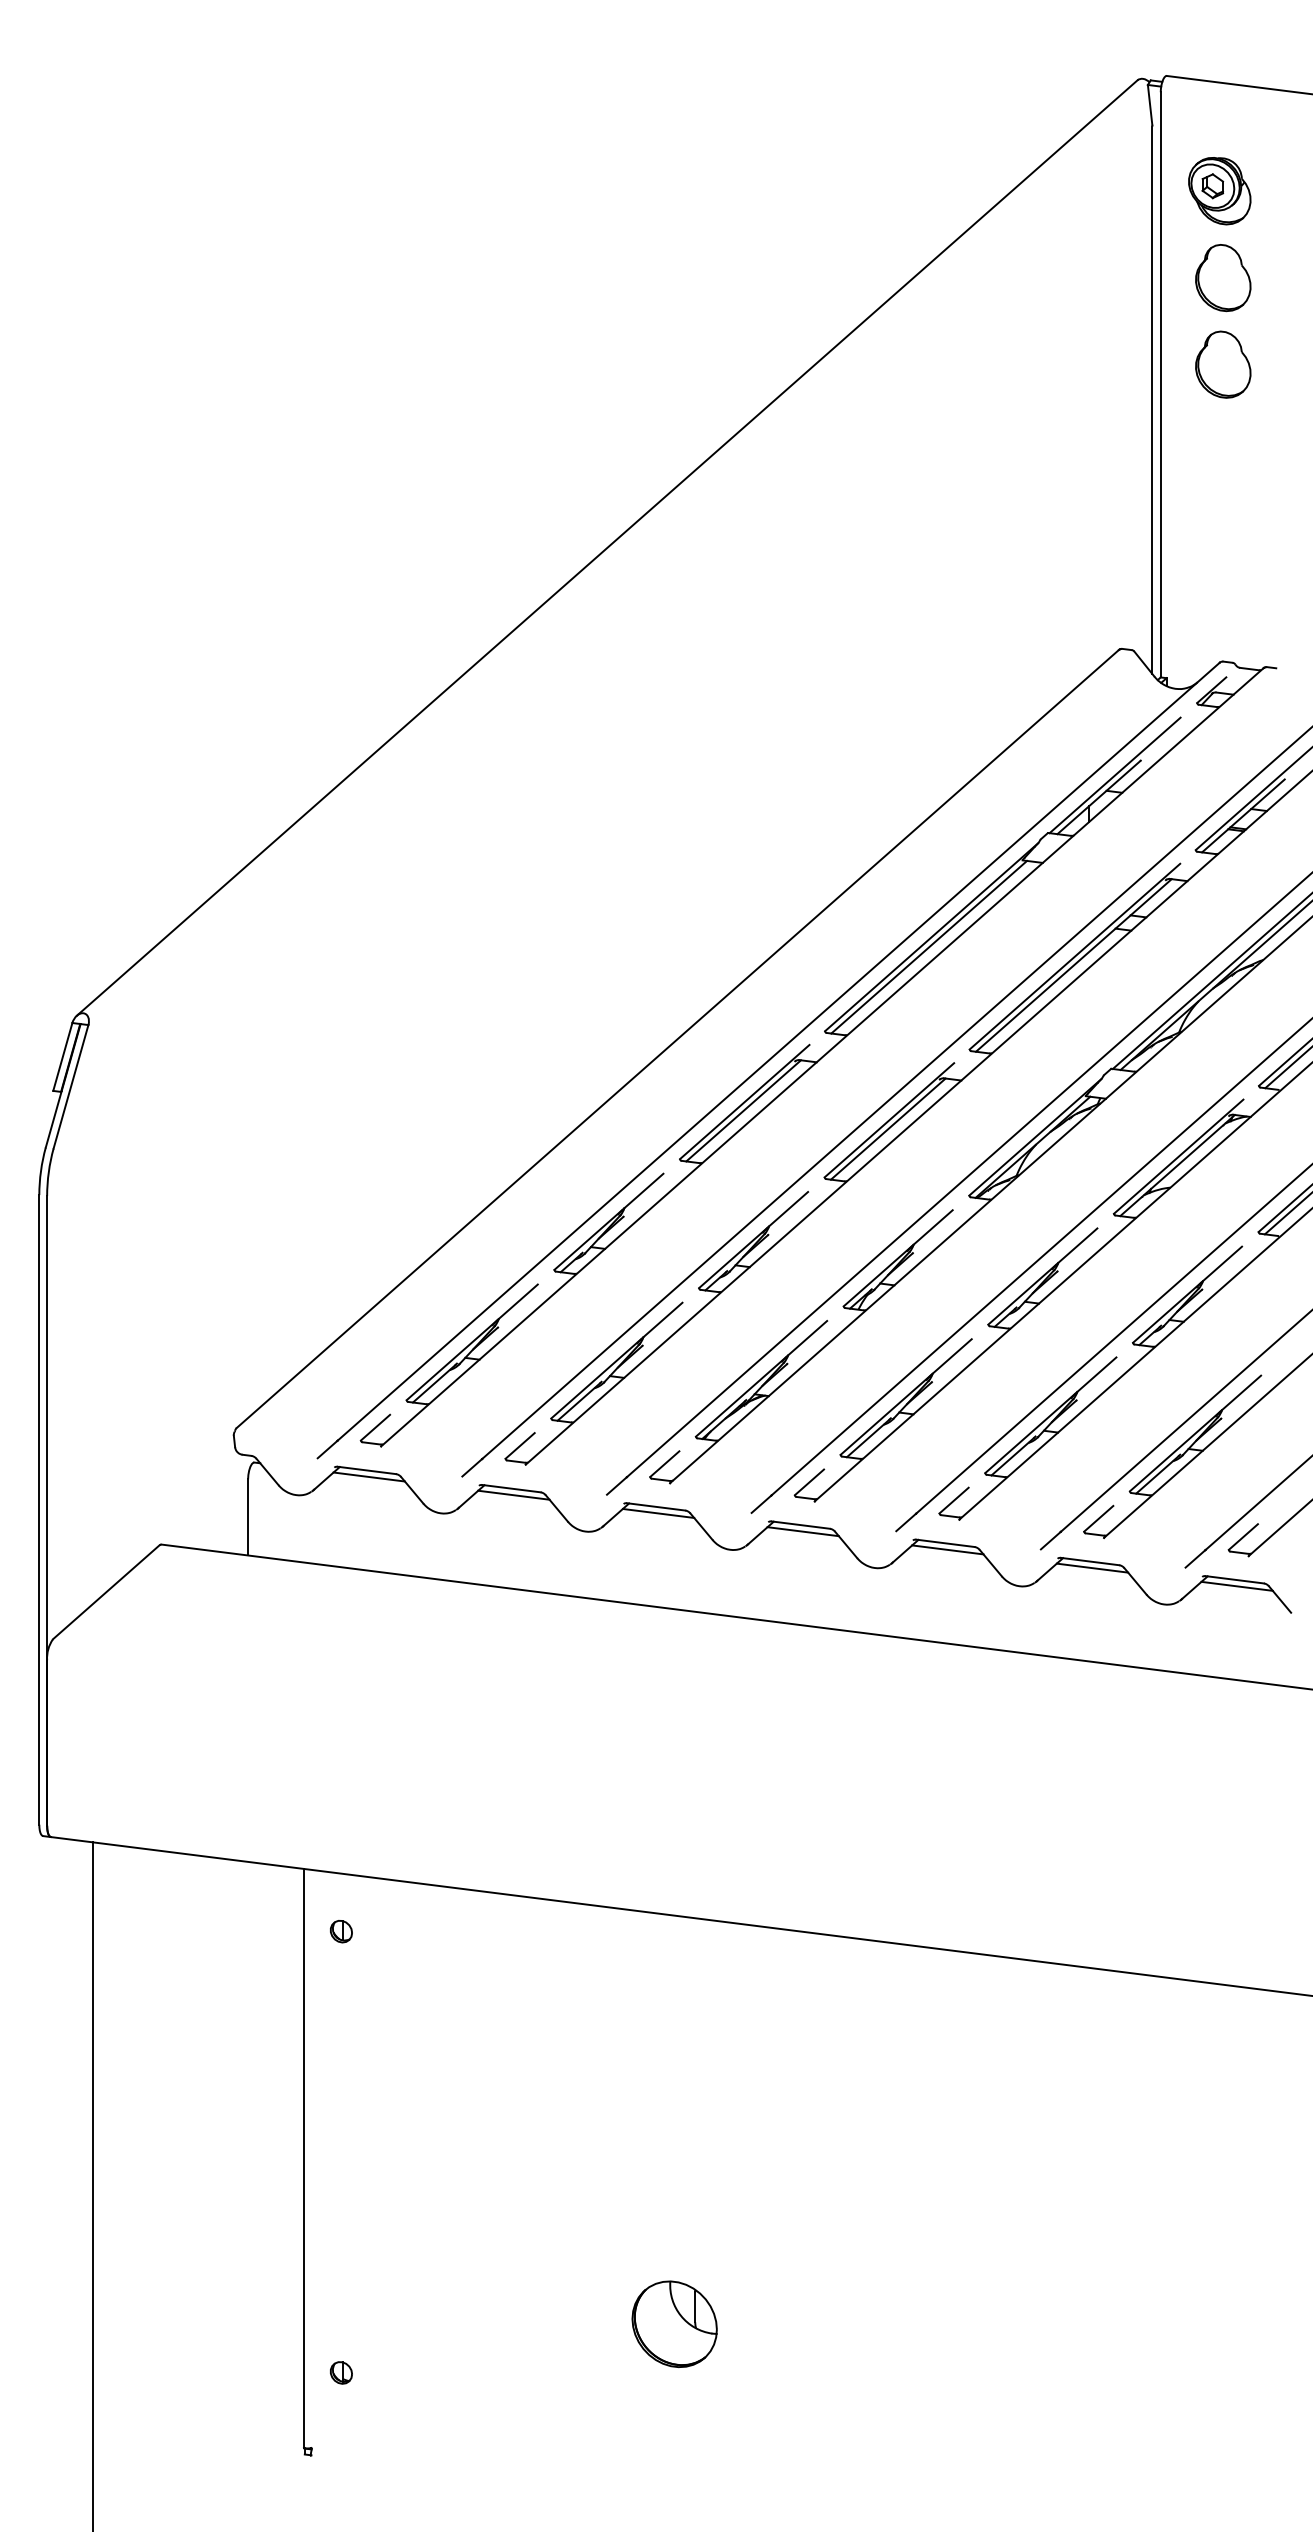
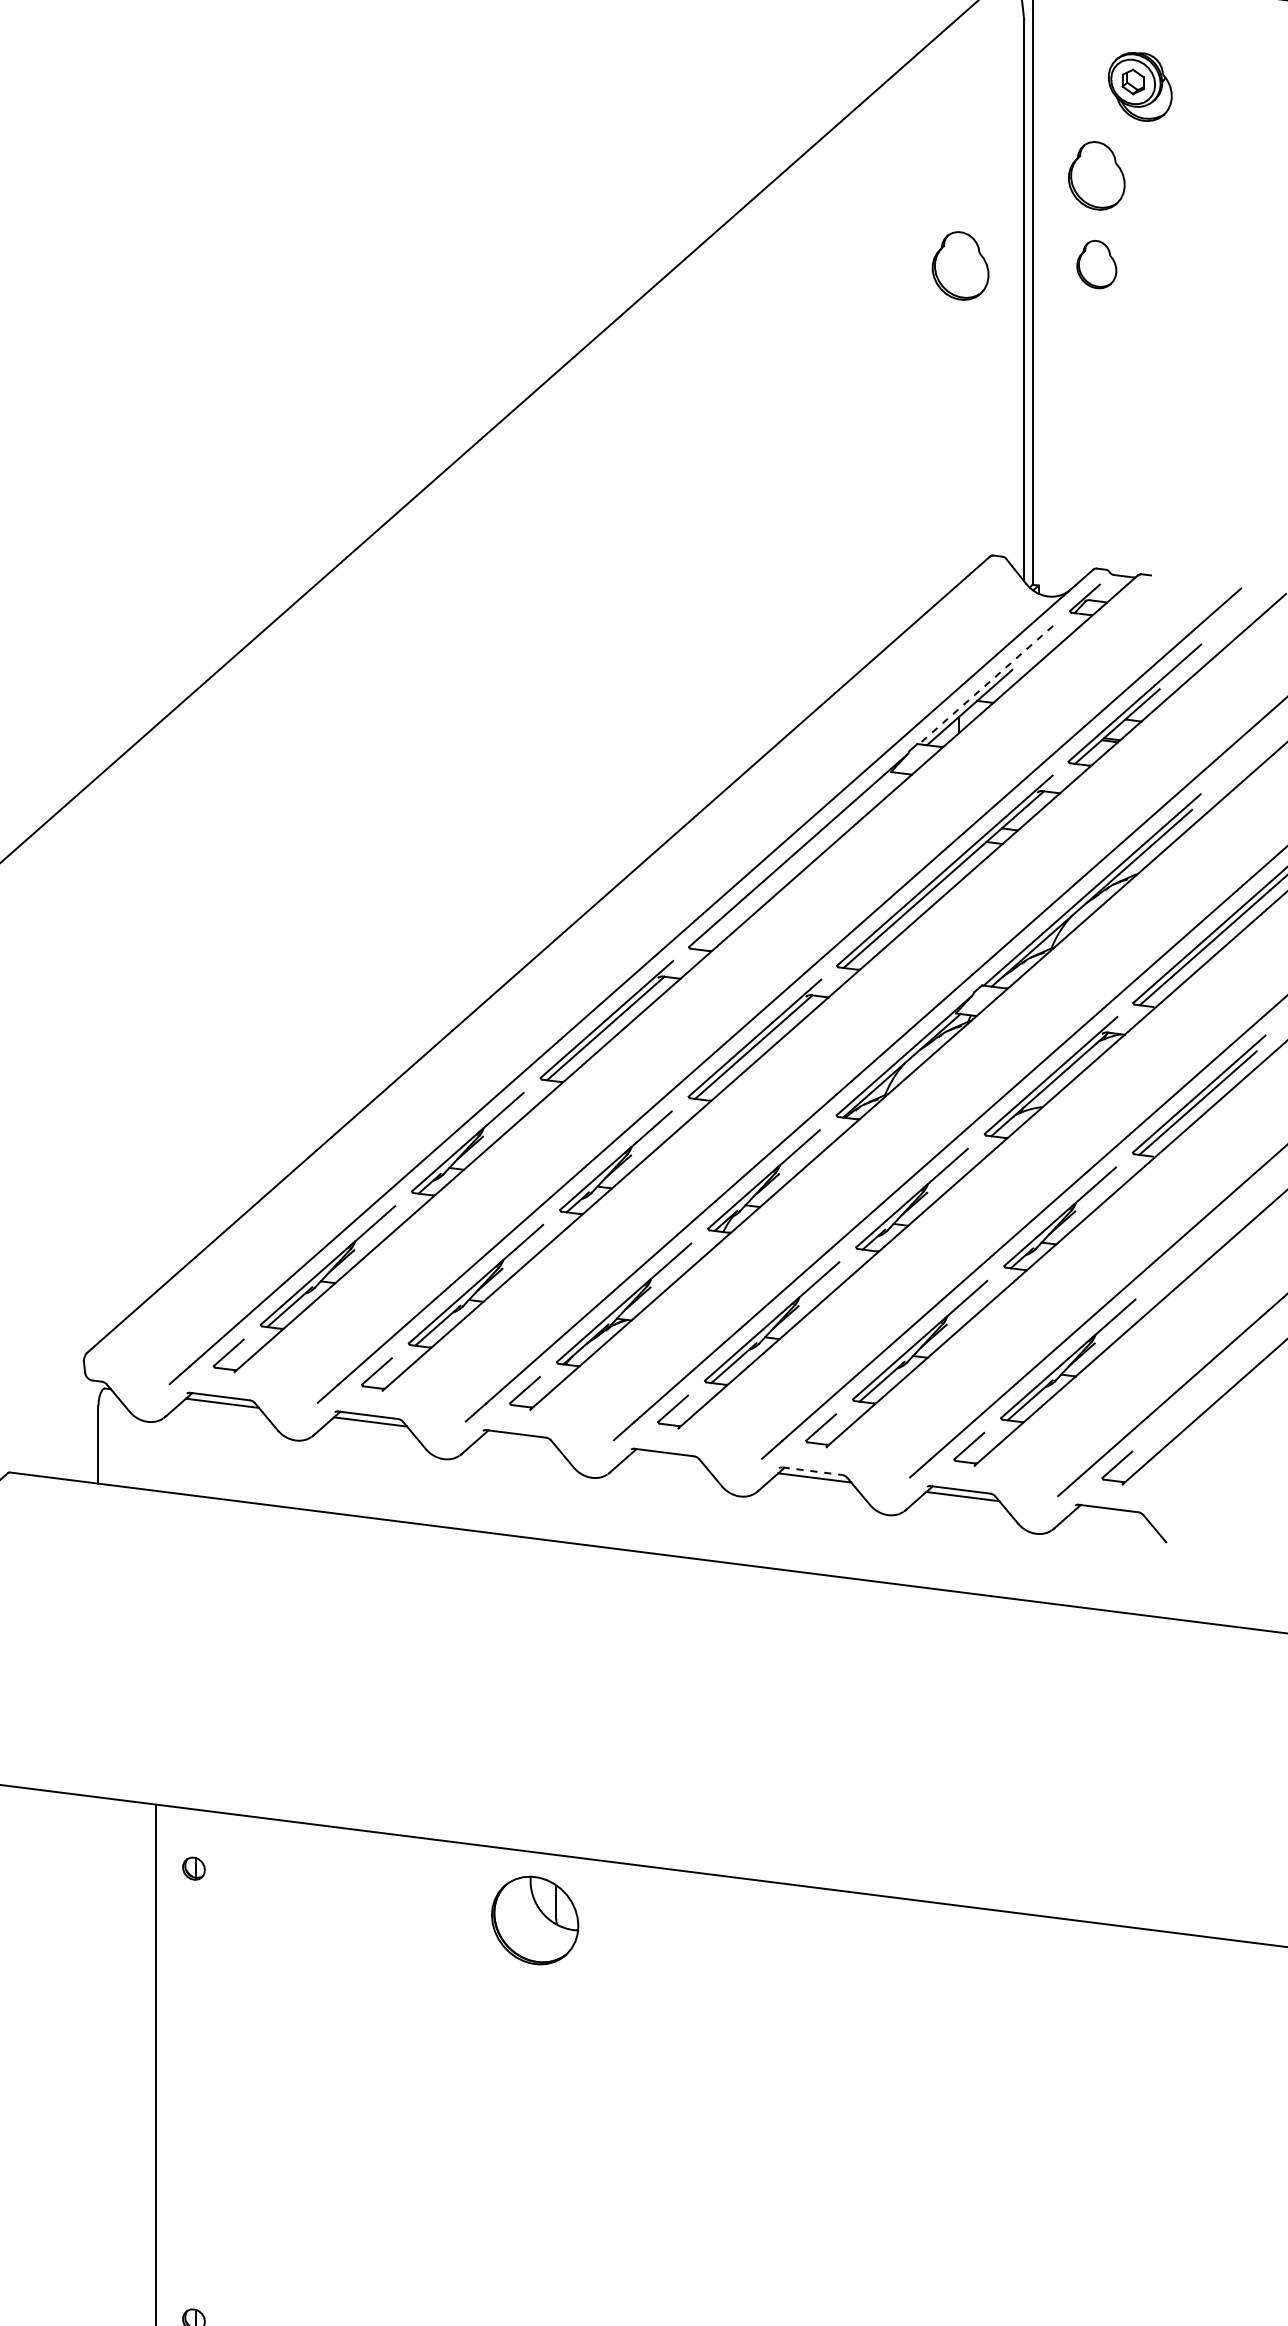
part: (1219, 191) -> (1139, 87), moved
part: (1223, 364) -> (1096, 264), size x0.7
part: (1090, 366) -> (960, 266), added
line: (1114, 775) -> (985, 685), solid -> dashed
line: (929, 946) -> (796, 860), removed
line: (658, 1512) -> (518, 1439), removed
line: (802, 1531) -> (666, 1459), removed
line: (945, 1543) -> (812, 1471), solid -> dashed
line: (1236, 1585) -> (1110, 1514), removed
part: (674, 2323) -> (534, 1919), moved

